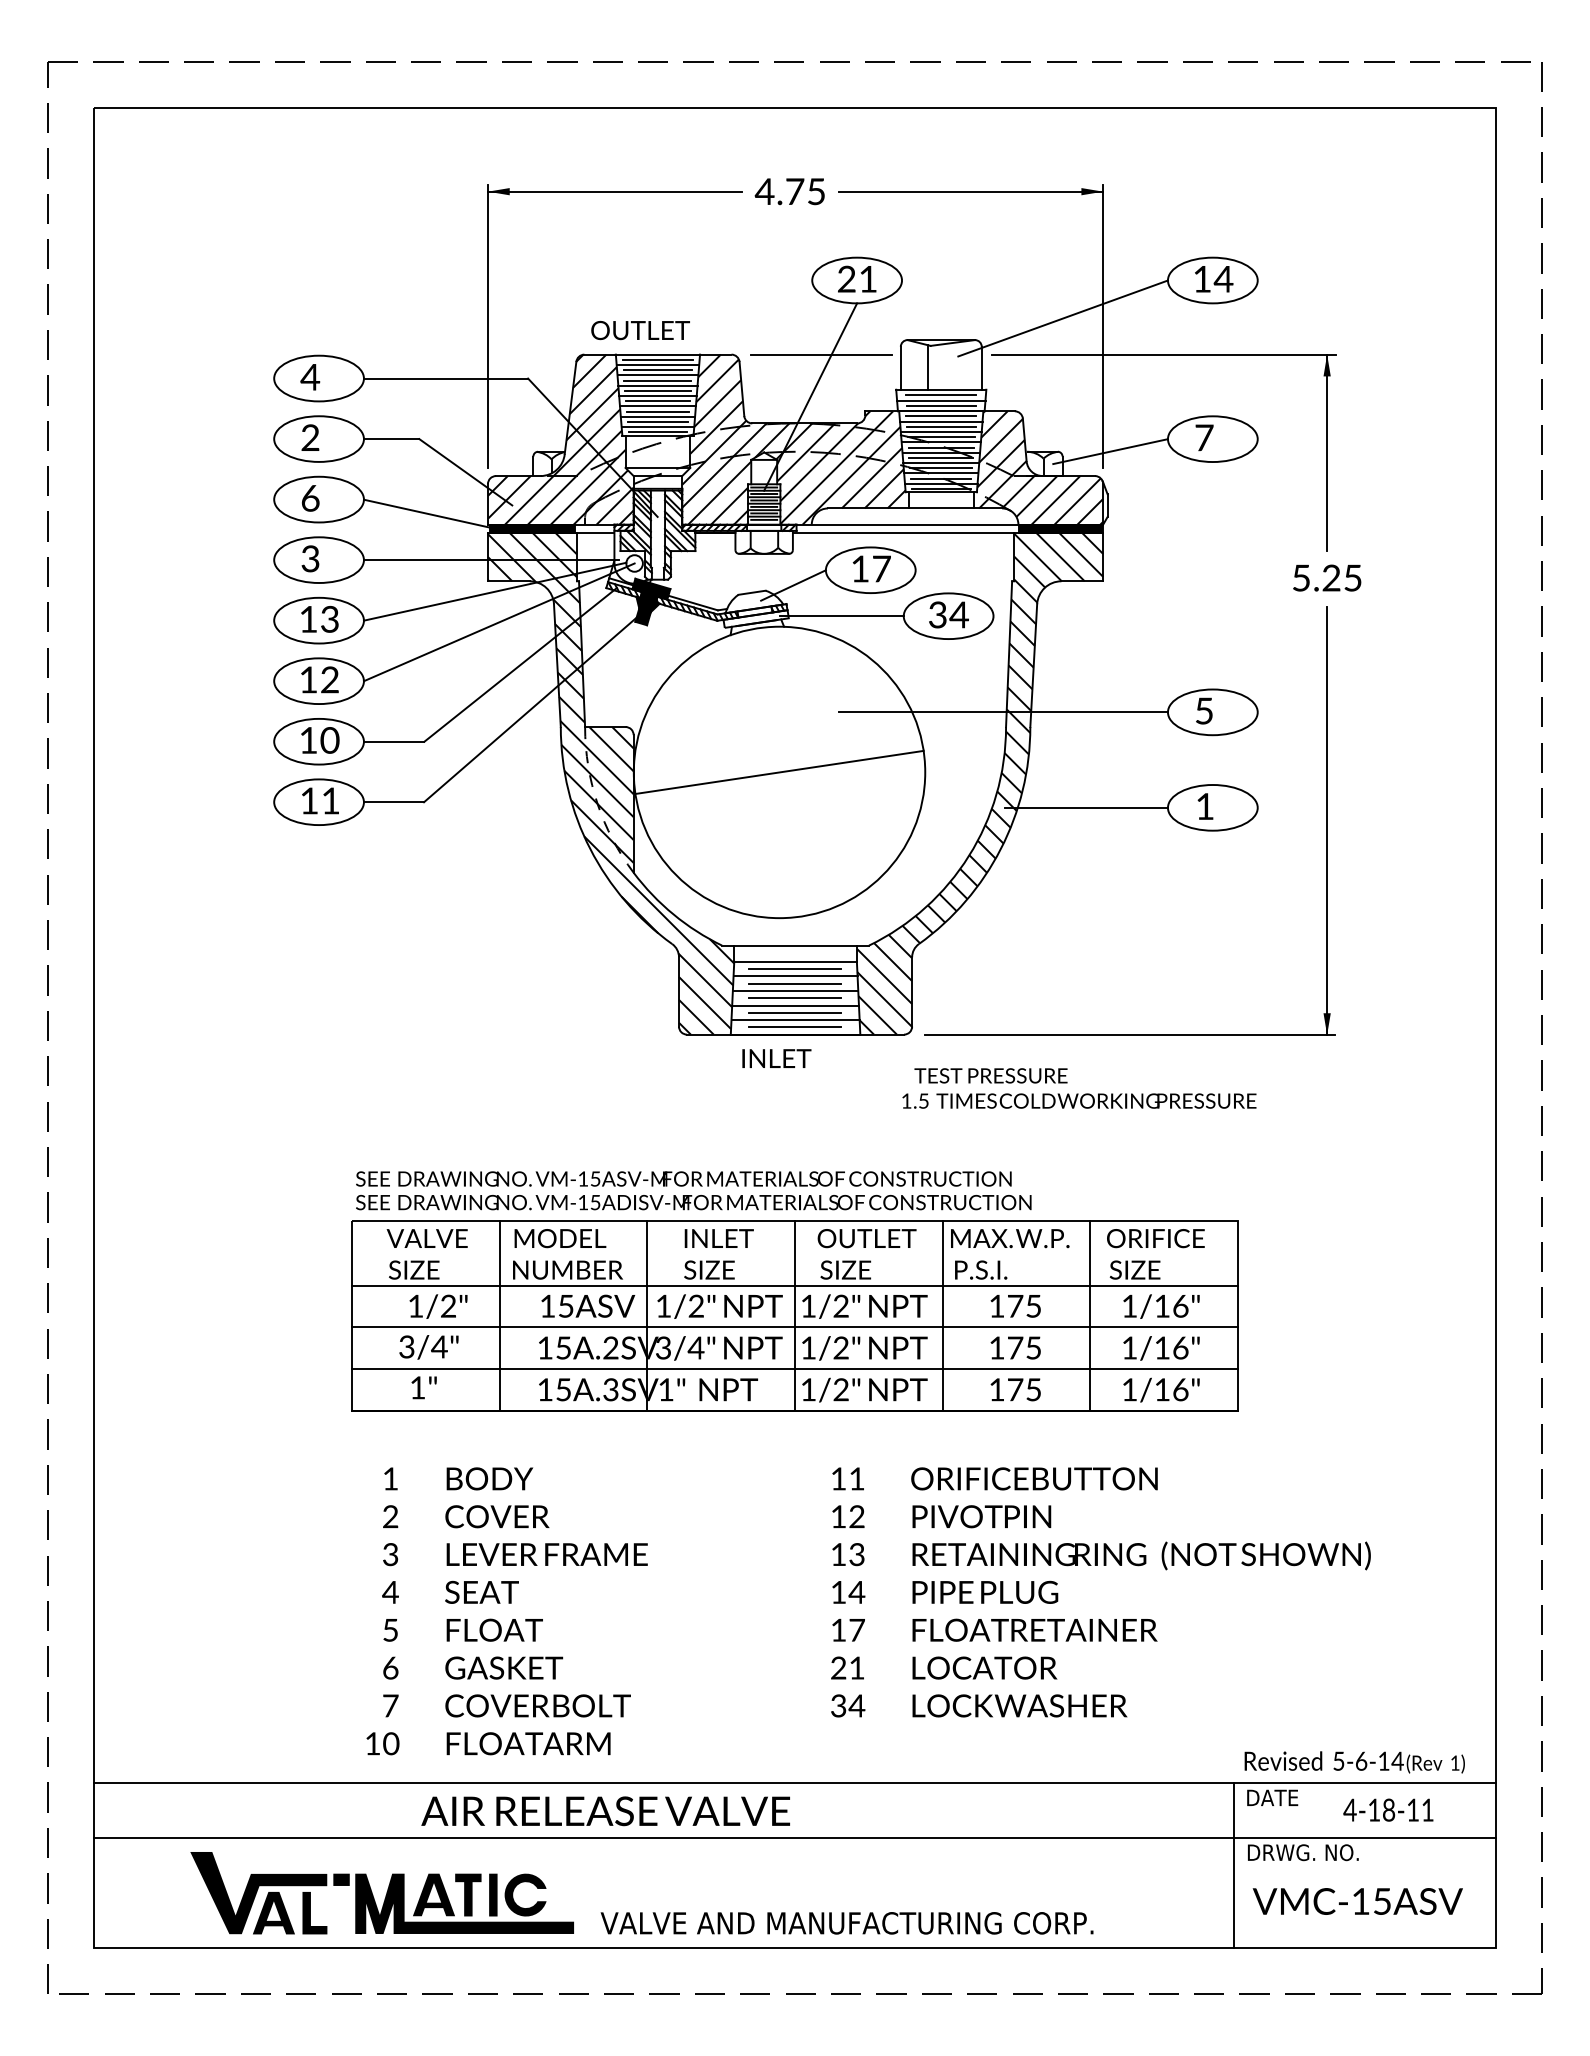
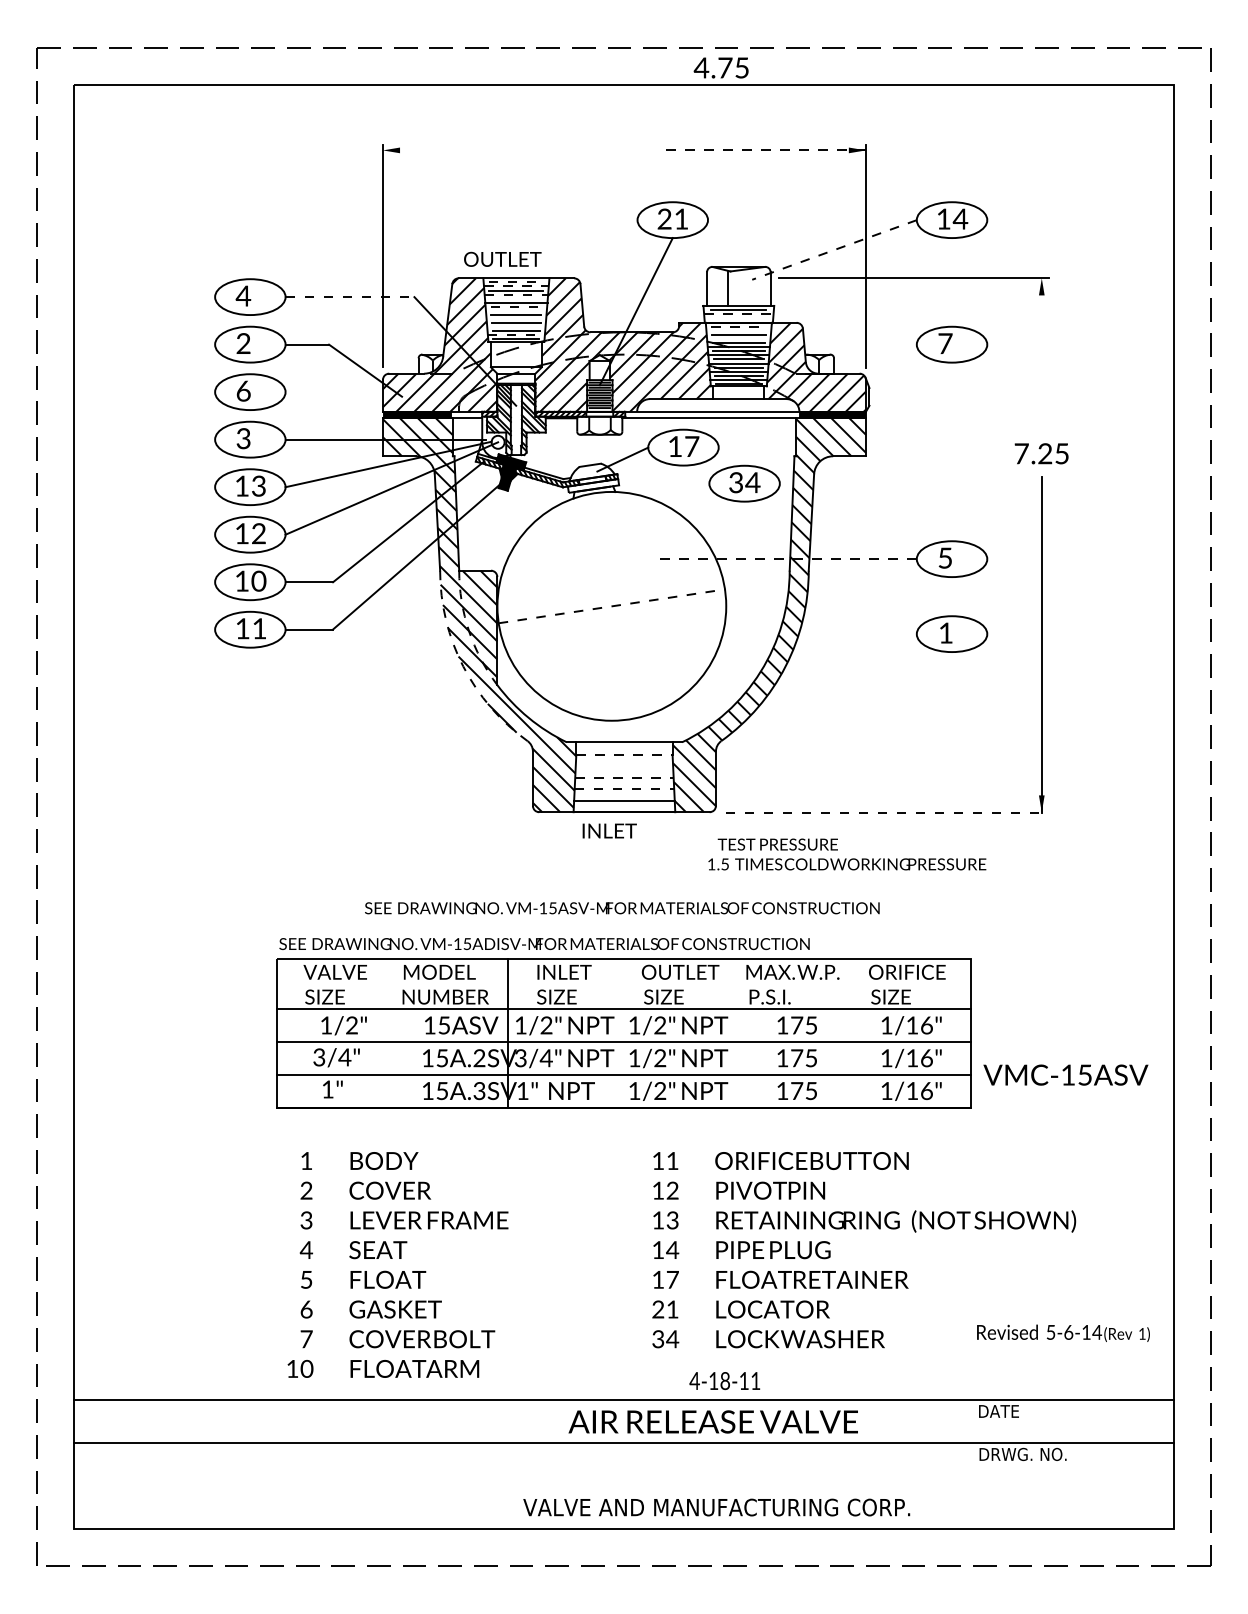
line: (614, 191) -> (482, 150), removed
text: (789, 191) -> (720, 67), moved
line: (971, 191) -> (762, 150), solid -> dashed
line: (1062, 318) -> (834, 249), solid -> dashed
line: (821, 354) -> (644, 278), removed
line: (658, 359) -> (516, 282), solid -> dashed
line: (658, 365) -> (516, 286), solid -> dashed
line: (658, 375) -> (516, 294), solid -> dashed
line: (446, 378) -> (350, 297), solid -> dashed
line: (657, 380) -> (516, 298), removed
line: (657, 390) -> (516, 306), solid -> dashed
line: (657, 396) -> (516, 311), removed
line: (941, 400) -> (739, 314), solid -> dashed
line: (940, 405) -> (738, 318), removed
line: (657, 406) -> (516, 319), removed
line: (657, 416) -> (516, 326), removed
line: (941, 416) -> (739, 326), solid -> dashed
line: (941, 421) -> (739, 330), removed
line: (658, 427) -> (516, 335), solid -> dashed
line: (940, 432) -> (738, 339), removed
line: (1110, 451) -> (871, 354), removed
line: (1327, 452) -> (1042, 355), removed
line: (427, 513) -> (335, 403), removed
text: (1301, 577) -> (1021, 453), 5.25 -> 7.25
line: (841, 616) -> (660, 483), removed
line: (1003, 712) -> (787, 559), solid -> dashed
line: (779, 772) -> (611, 606), solid -> dashed
line: (1085, 807) -> (852, 633), removed
arc: (590, 849) -> (463, 666), solid -> dashed
line: (796, 961) -> (625, 754), solid -> dashed
line: (794, 969) -> (623, 761), removed
line: (795, 976) -> (624, 766), removed
line: (794, 983) -> (623, 772), removed
line: (795, 990) -> (624, 777), solid -> dashed
line: (794, 998) -> (623, 783), removed
line: (796, 1005) -> (625, 789), solid -> dashed
line: (794, 1012) -> (623, 794), removed
line: (794, 1027) -> (623, 806), removed
line: (1130, 1035) -> (887, 812), solid -> dashed
text: (683, 1178) -> (622, 907), moved
line: (499, 1315) -> (392, 1032), removed
line: (794, 1315) -> (623, 1032), removed
line: (942, 1315) -> (739, 1032), removed
line: (1090, 1315) -> (855, 1032), removed
text: (1354, 1762) -> (1063, 1333), moved
text: (1388, 1809) -> (724, 1380), moved
text: (605, 1811) -> (713, 1422), moved
line: (1233, 1865) -> (968, 1464), removed
part: (381, 1893) -> (299, 1486), removed
text: (1357, 1901) -> (1065, 1075), moved
text: (846, 1923) -> (716, 1507), moved

